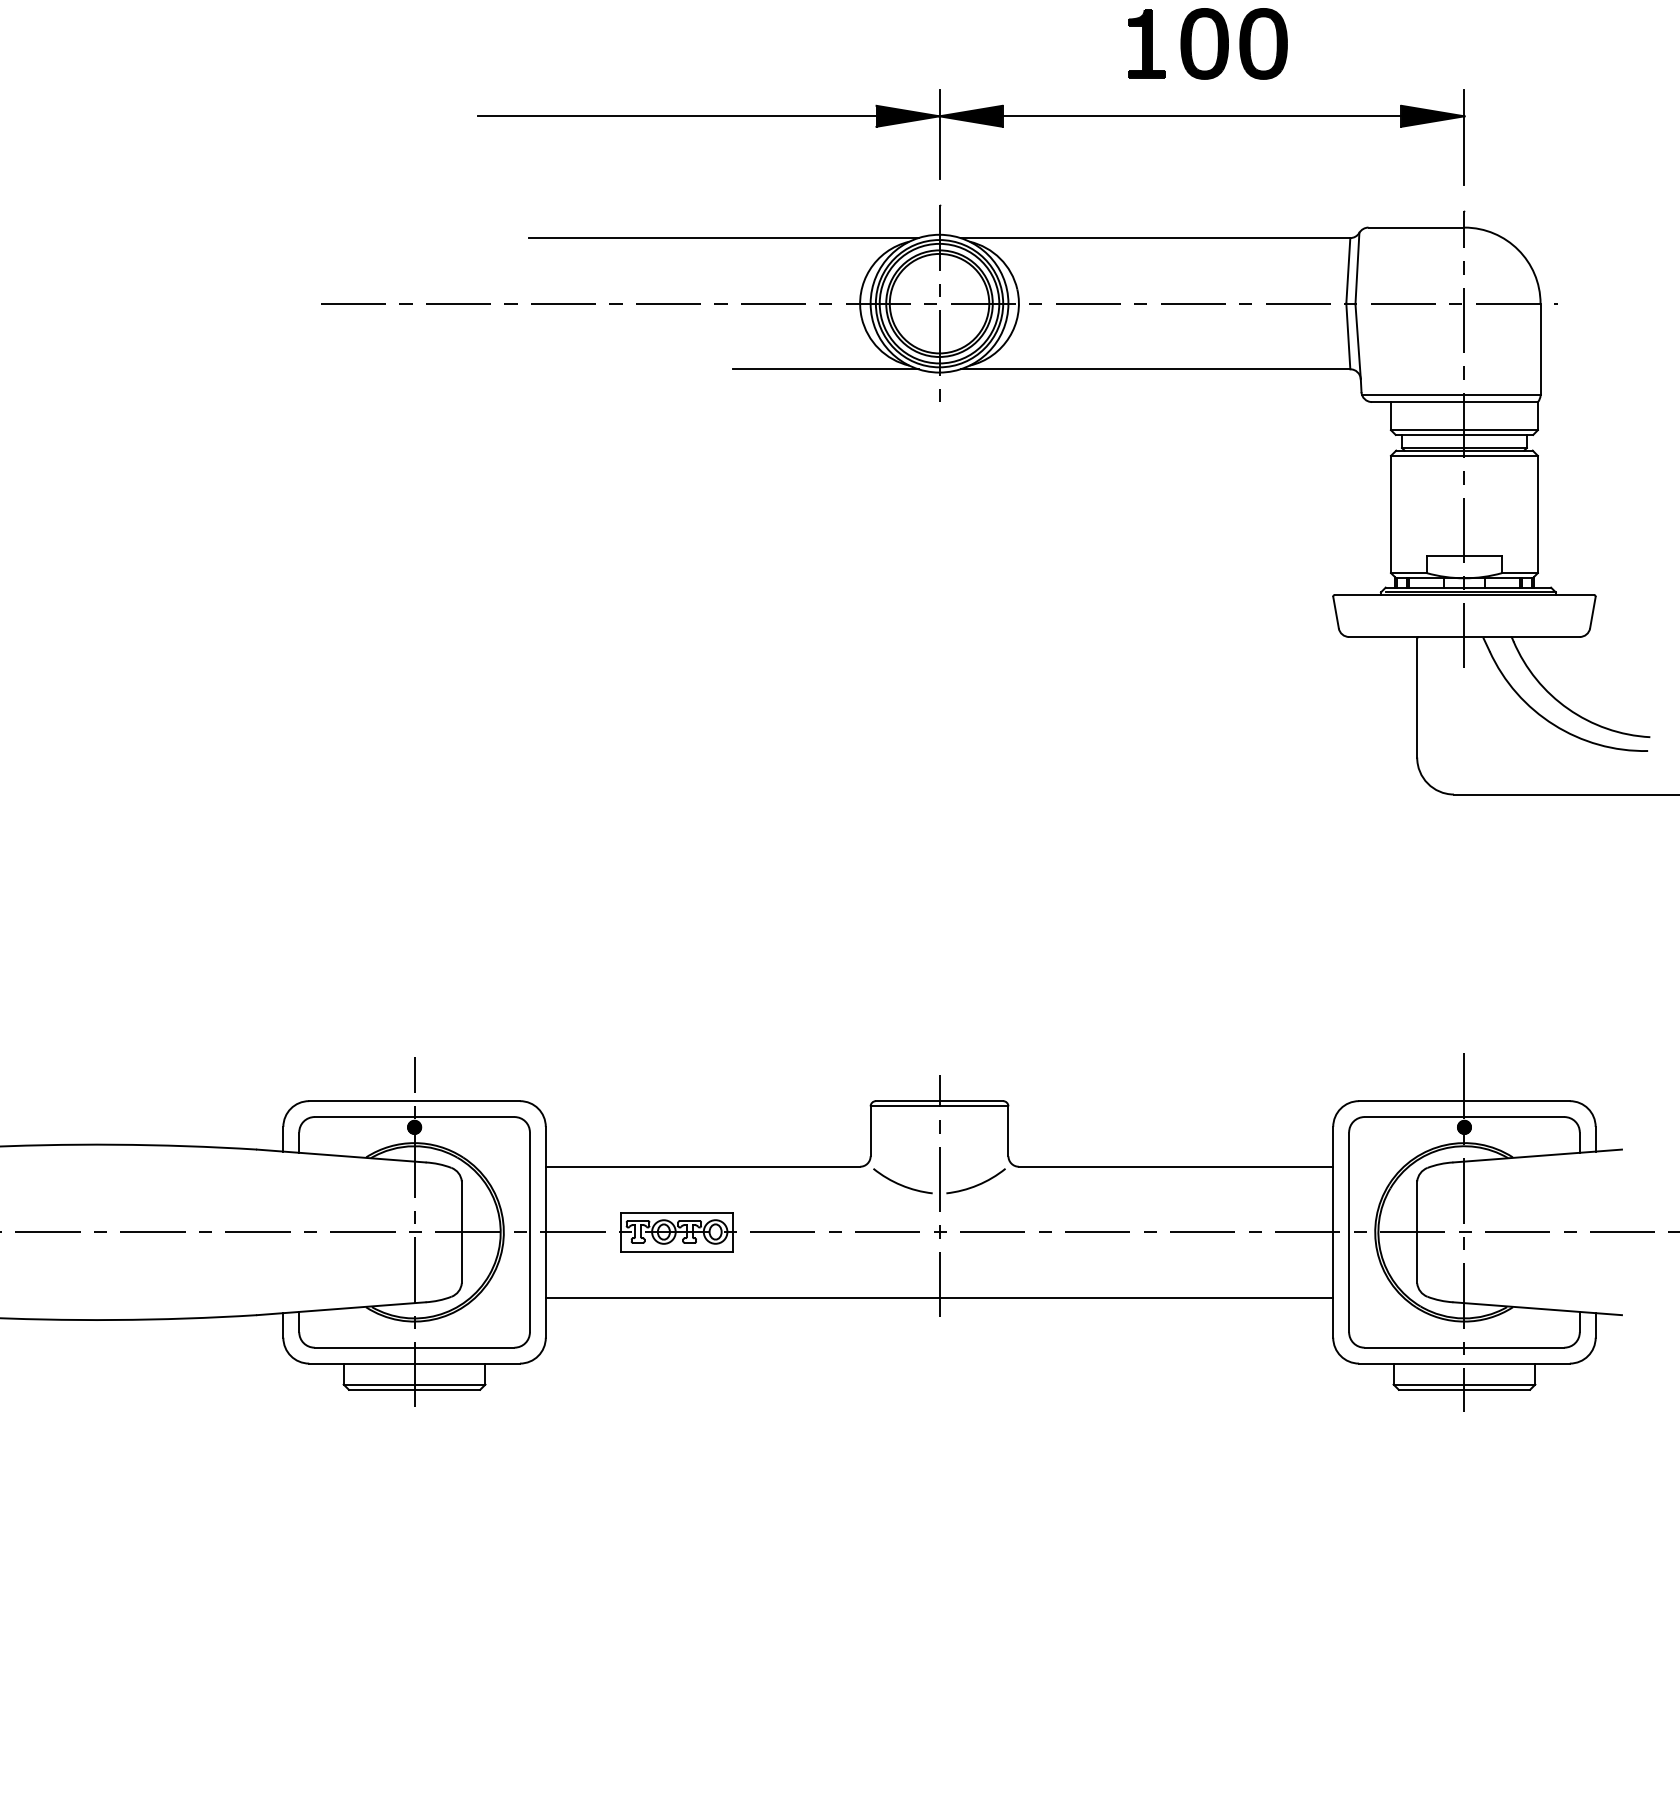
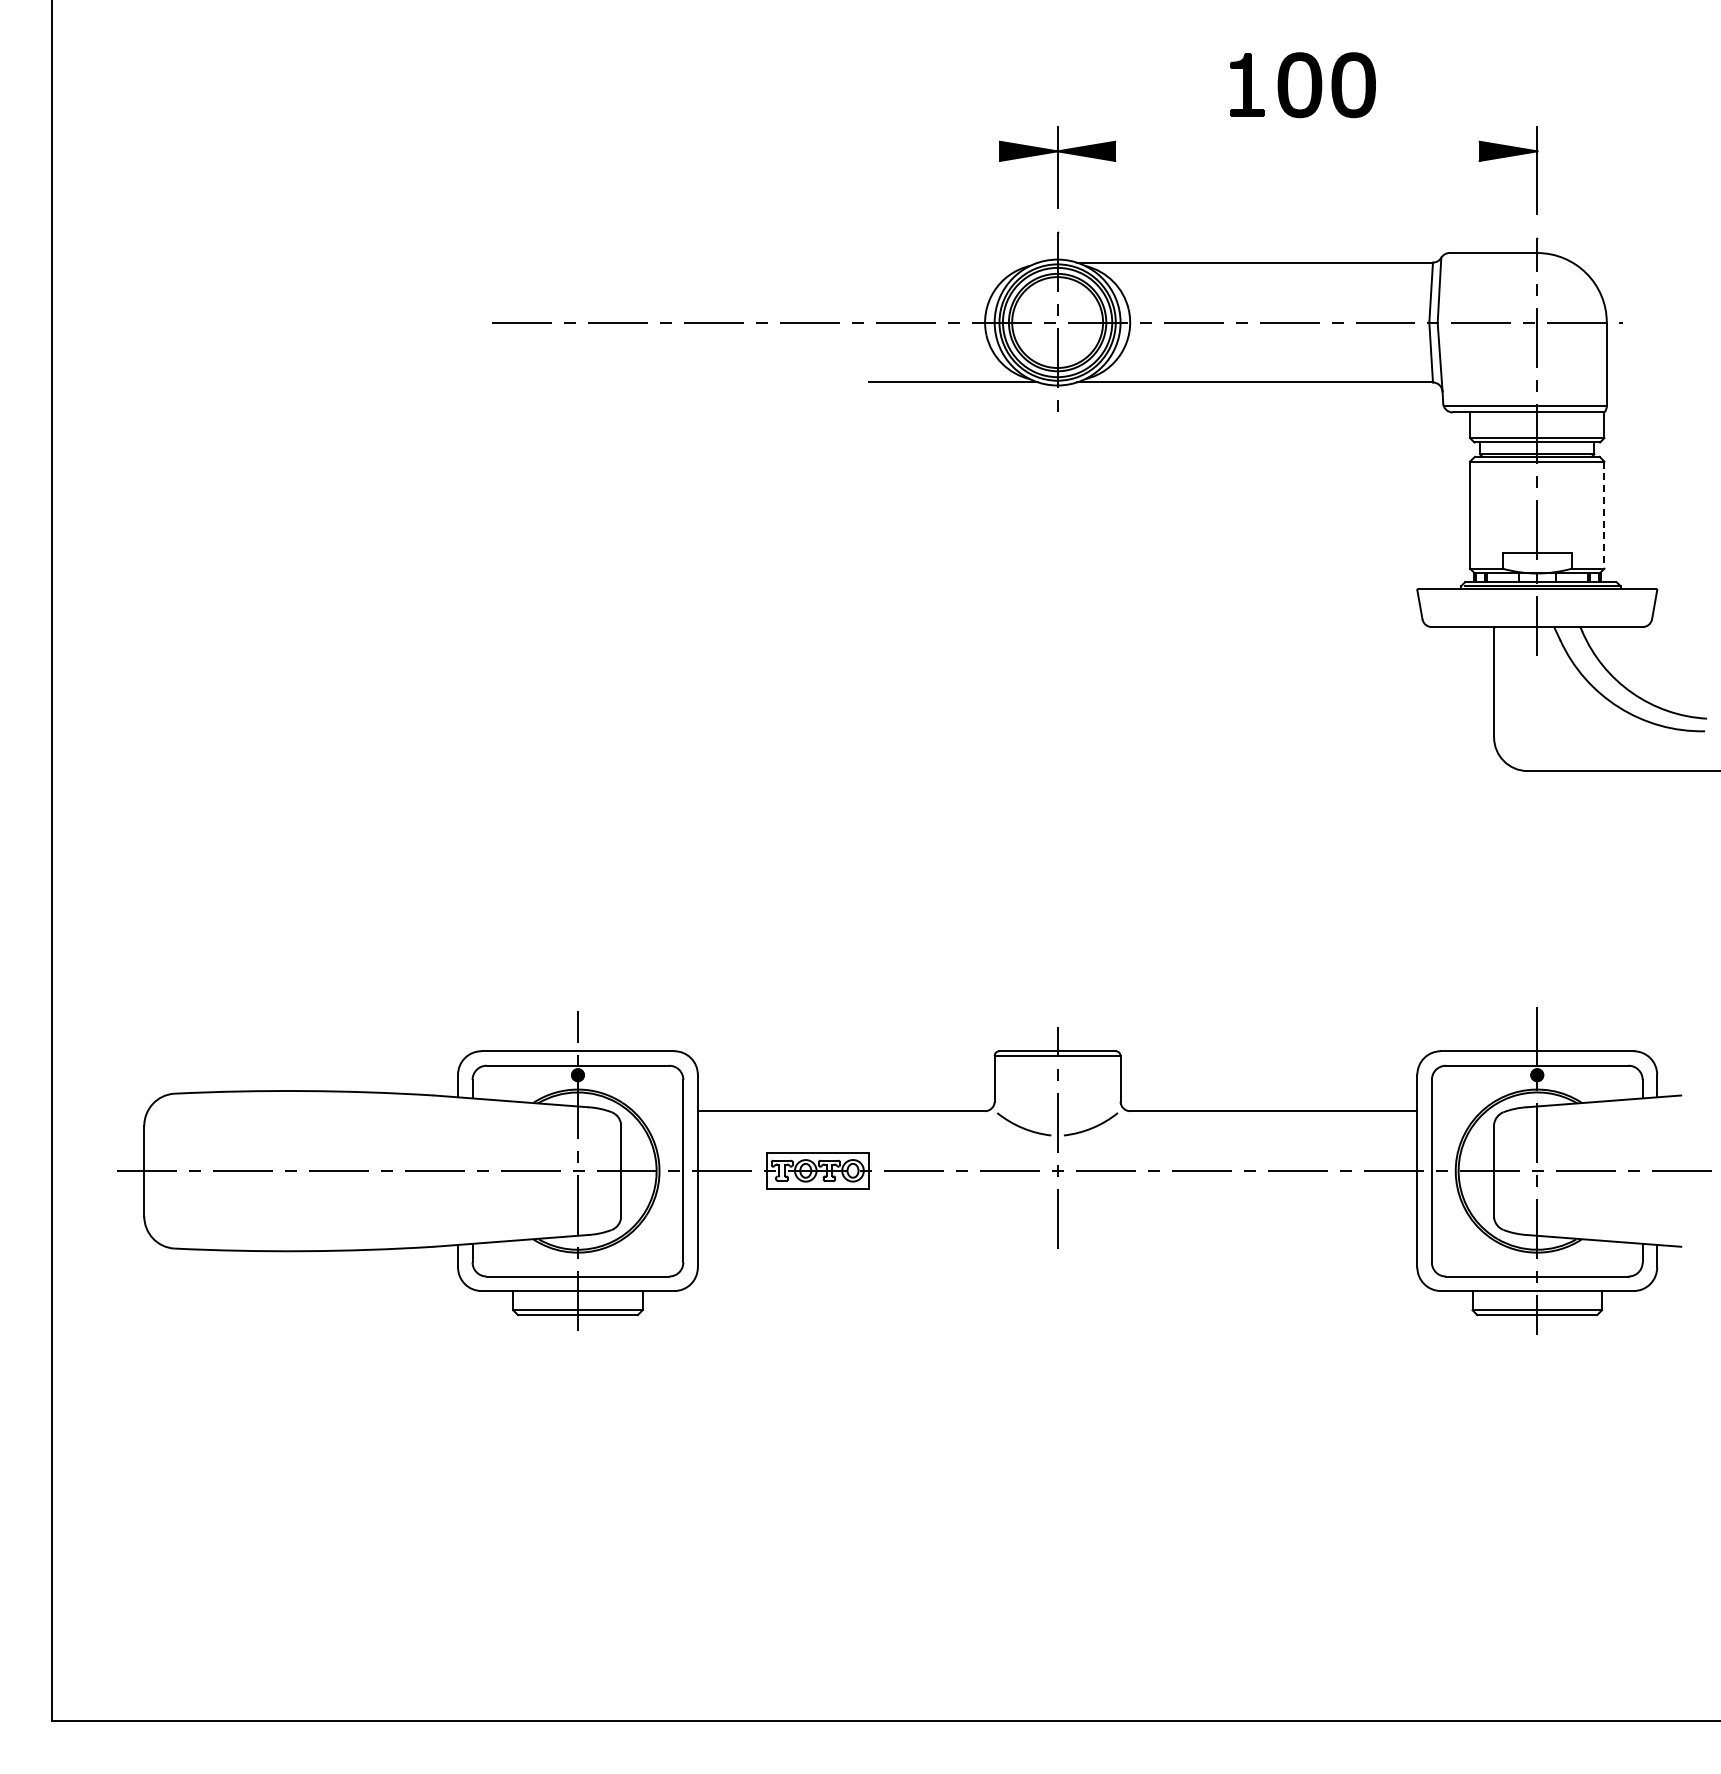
line: (676, 116) -> (817, 151), removed
line: (1202, 116) -> (1297, 151), removed
line: (723, 237) -> (860, 262), removed
line: (1538, 514) -> (1604, 515), solid -> dashed
line: (939, 1298) -> (1057, 1231), removed

